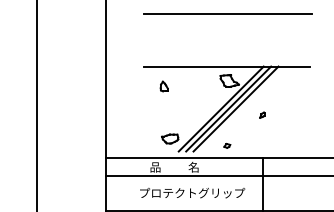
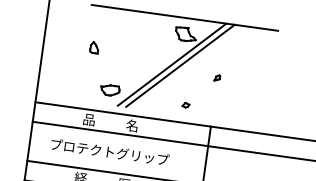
part: (163, 86) -> (93, 47), moved
line: (235, 108) -> (188, 66), removed
part: (227, 145) -> (186, 104), moved
text: (192, 192) -> (110, 151), moved

